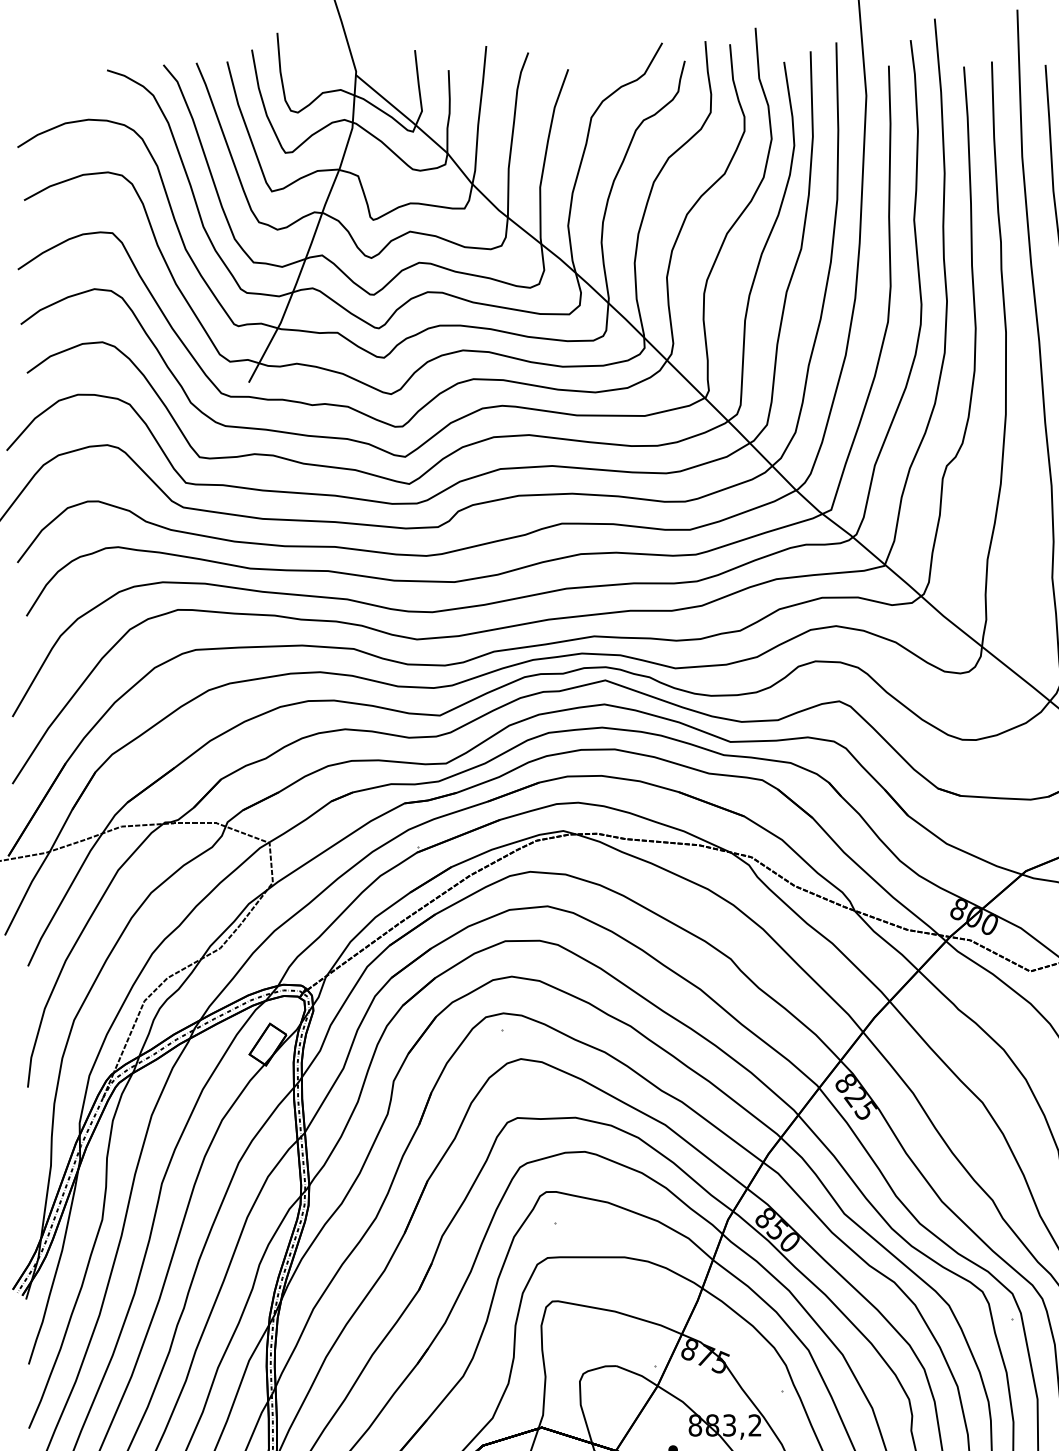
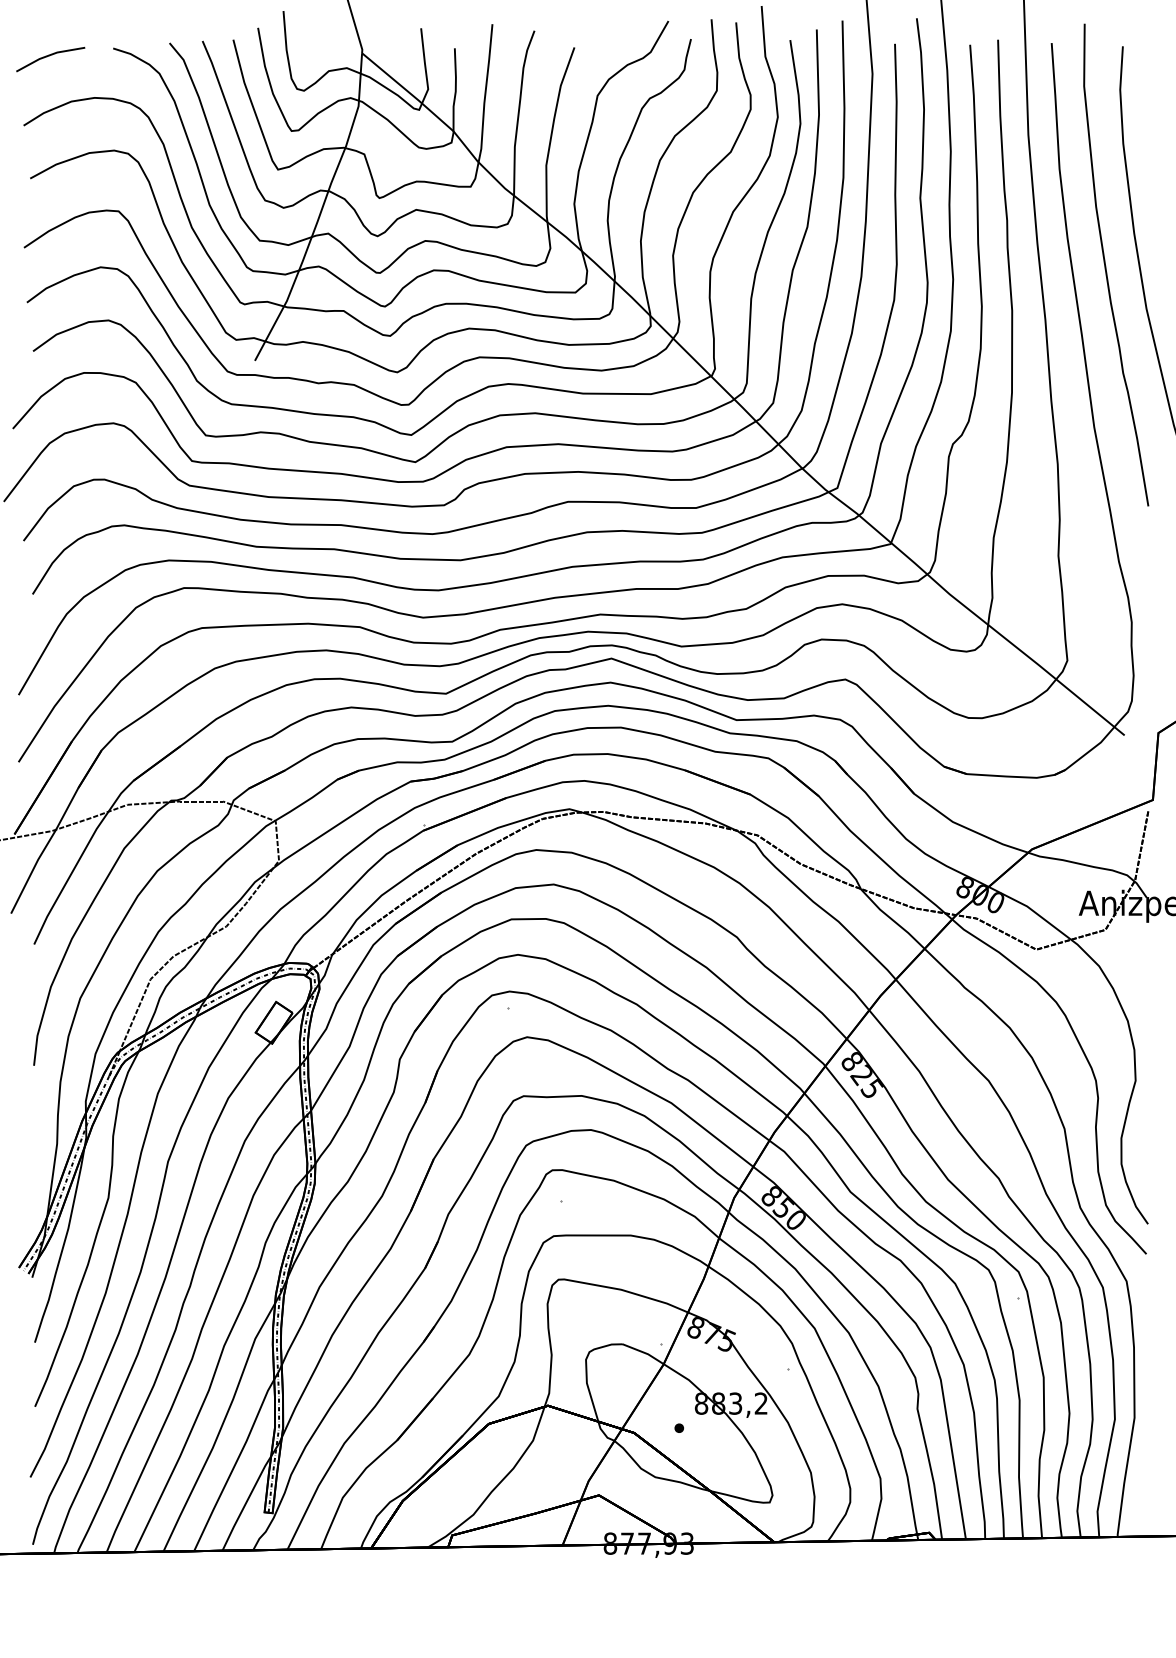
line: (43, 78) -> (49, 56), added

